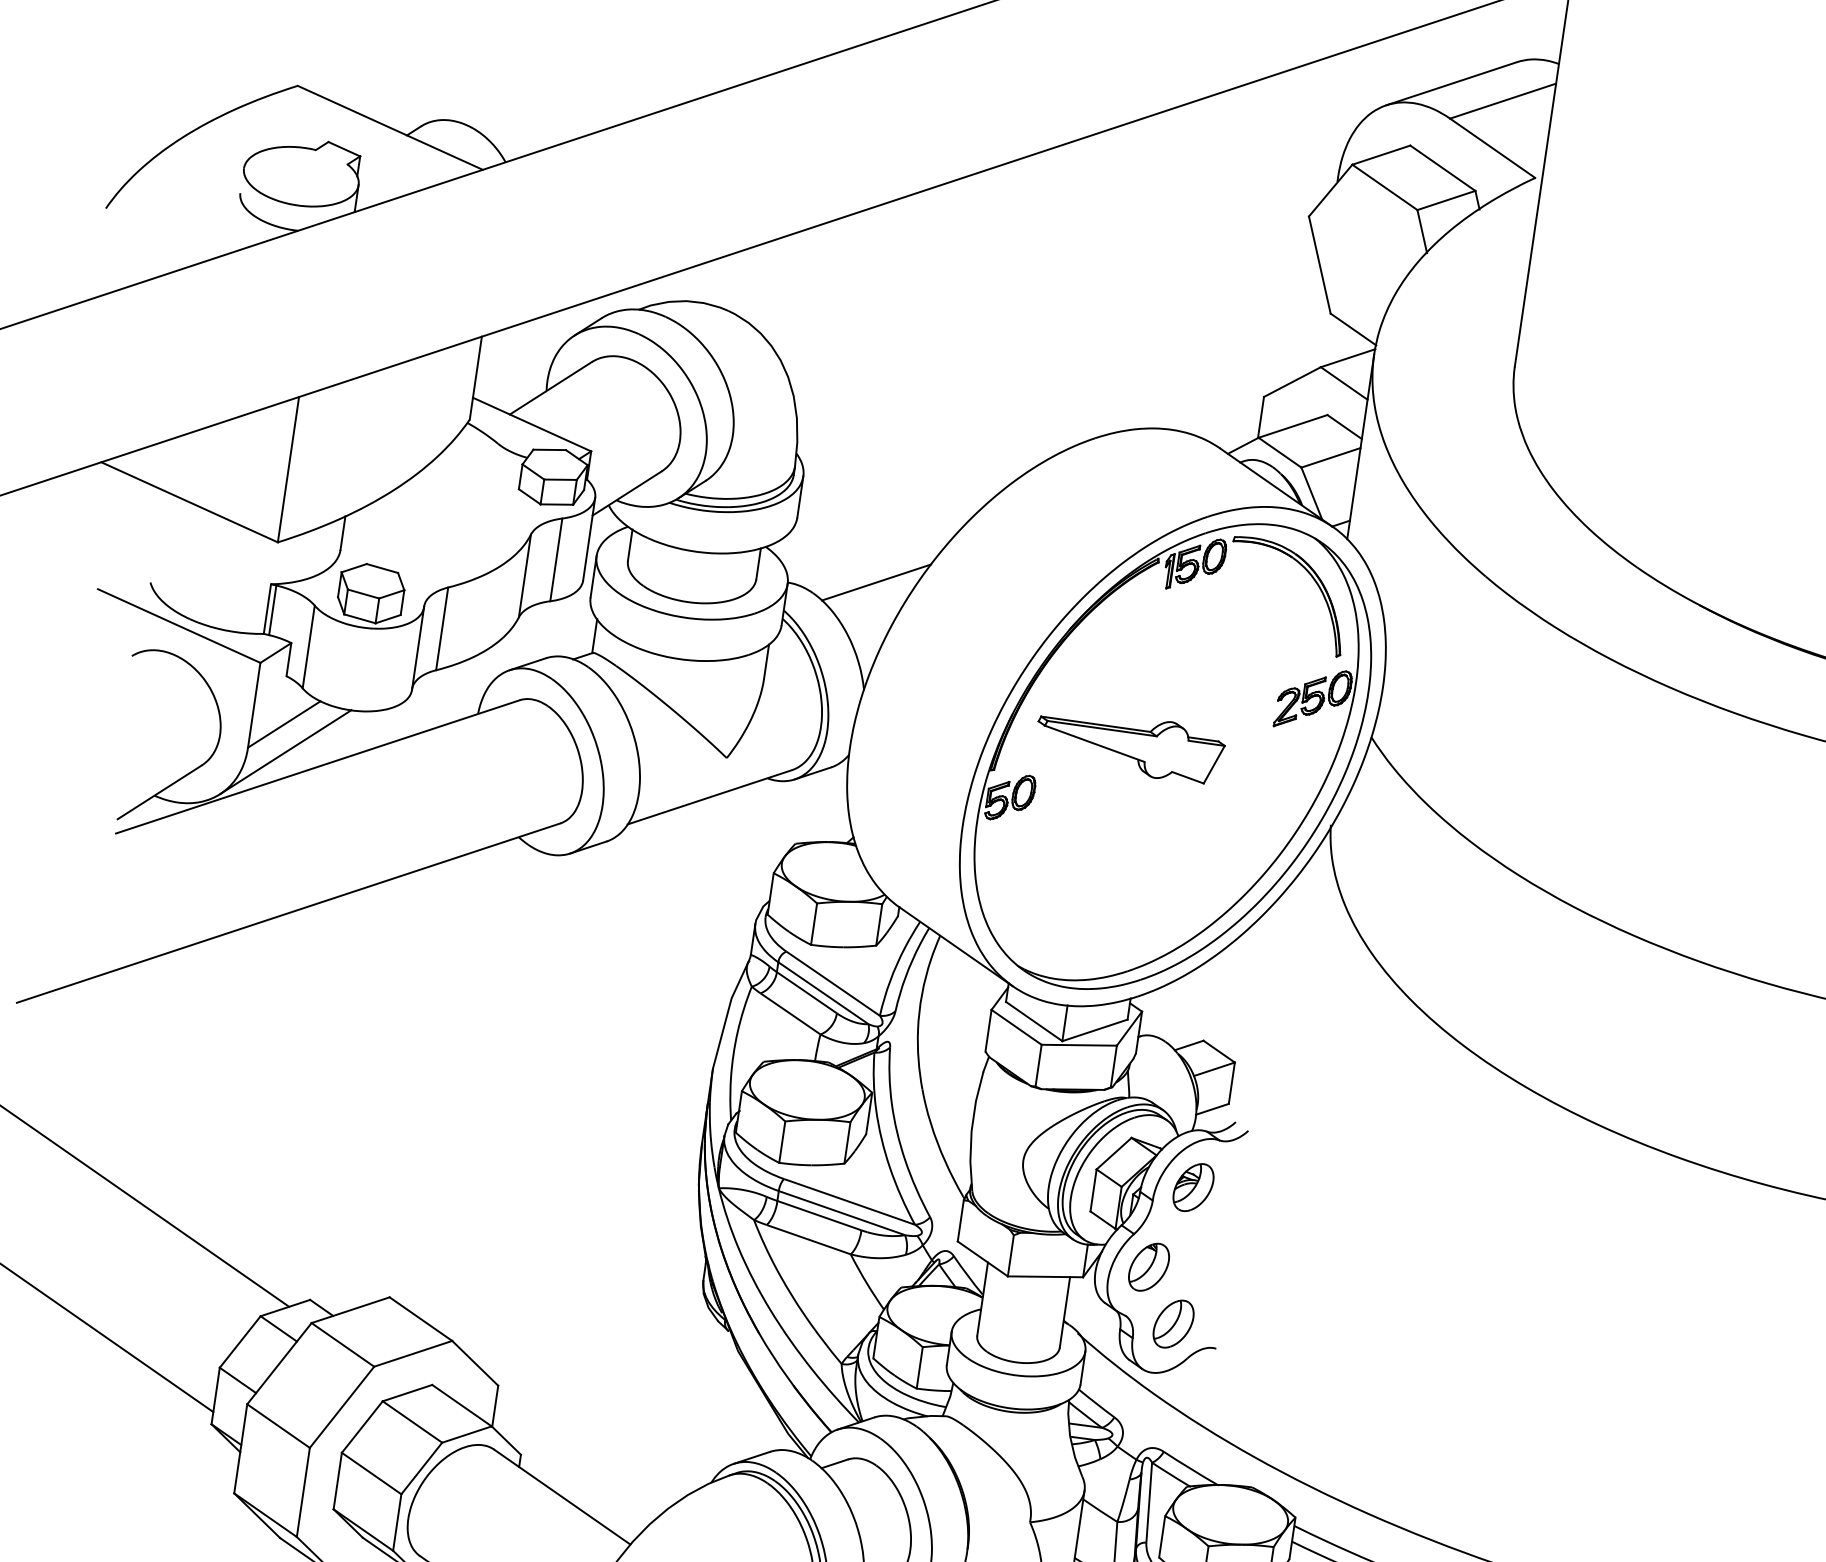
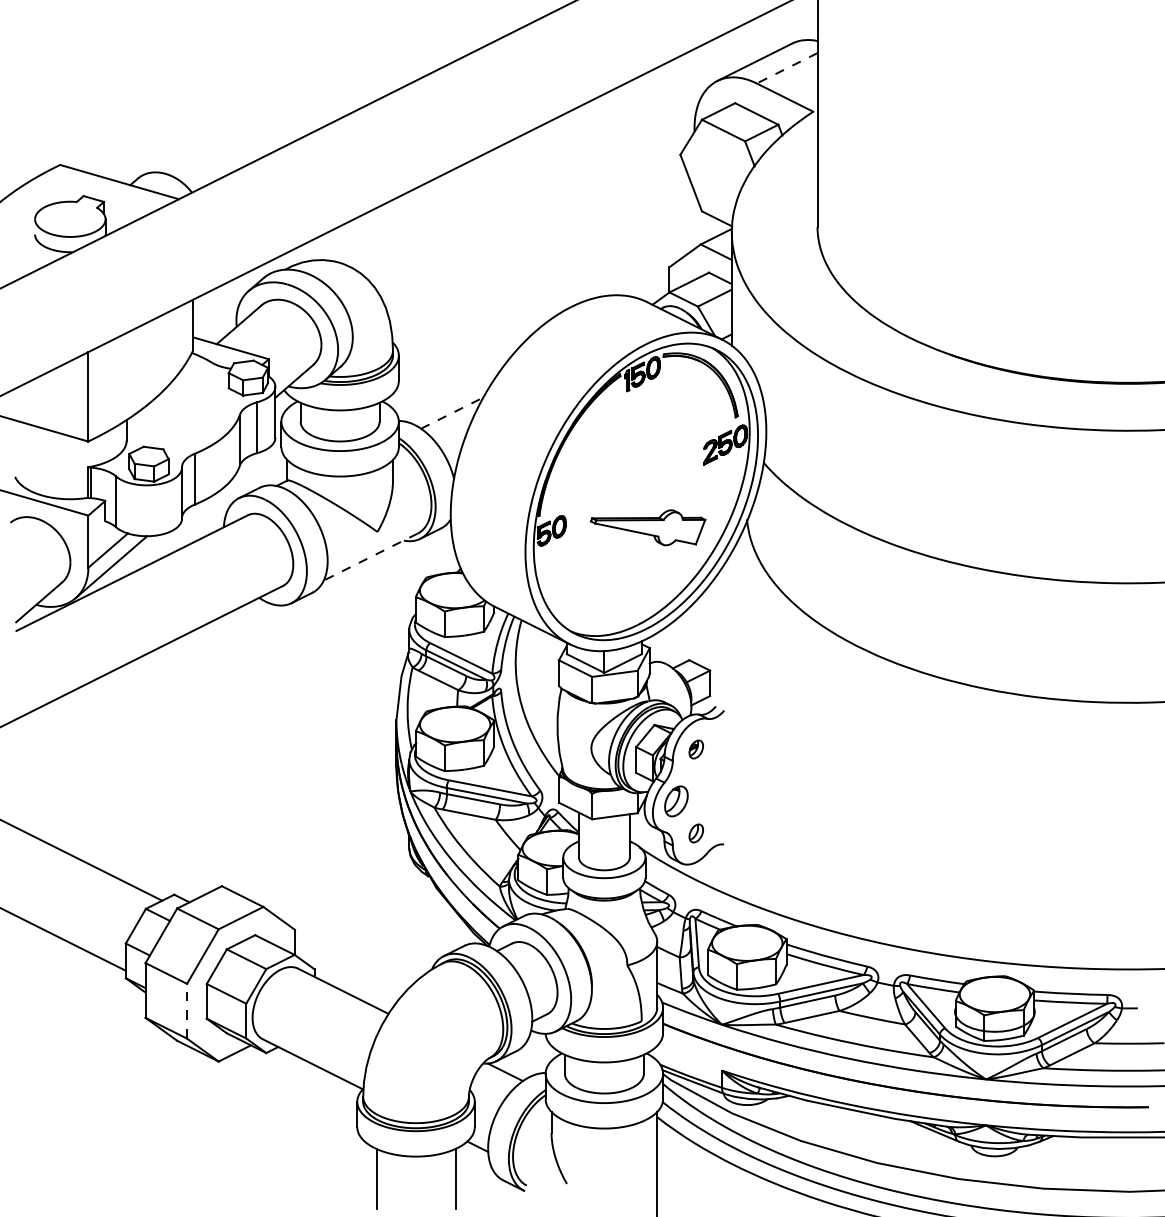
line: (1503, 101) -> (787, 68), solid -> dashed
line: (876, 583) -> (452, 413), solid -> dashed
part: (1130, 744) -> (648, 527), moved
line: (709, 797) -> (370, 557), solid -> dashed
part: (1194, 1187) -> (696, 749), size x0.6
part: (1174, 1324) -> (696, 833), size x0.6
line: (304, 1491) -> (187, 1010), solid -> dashed

